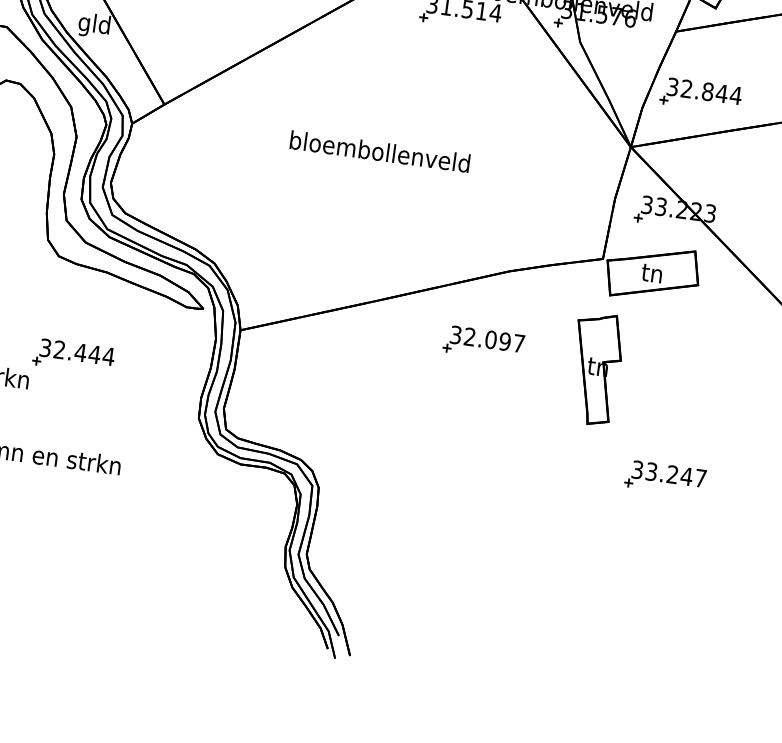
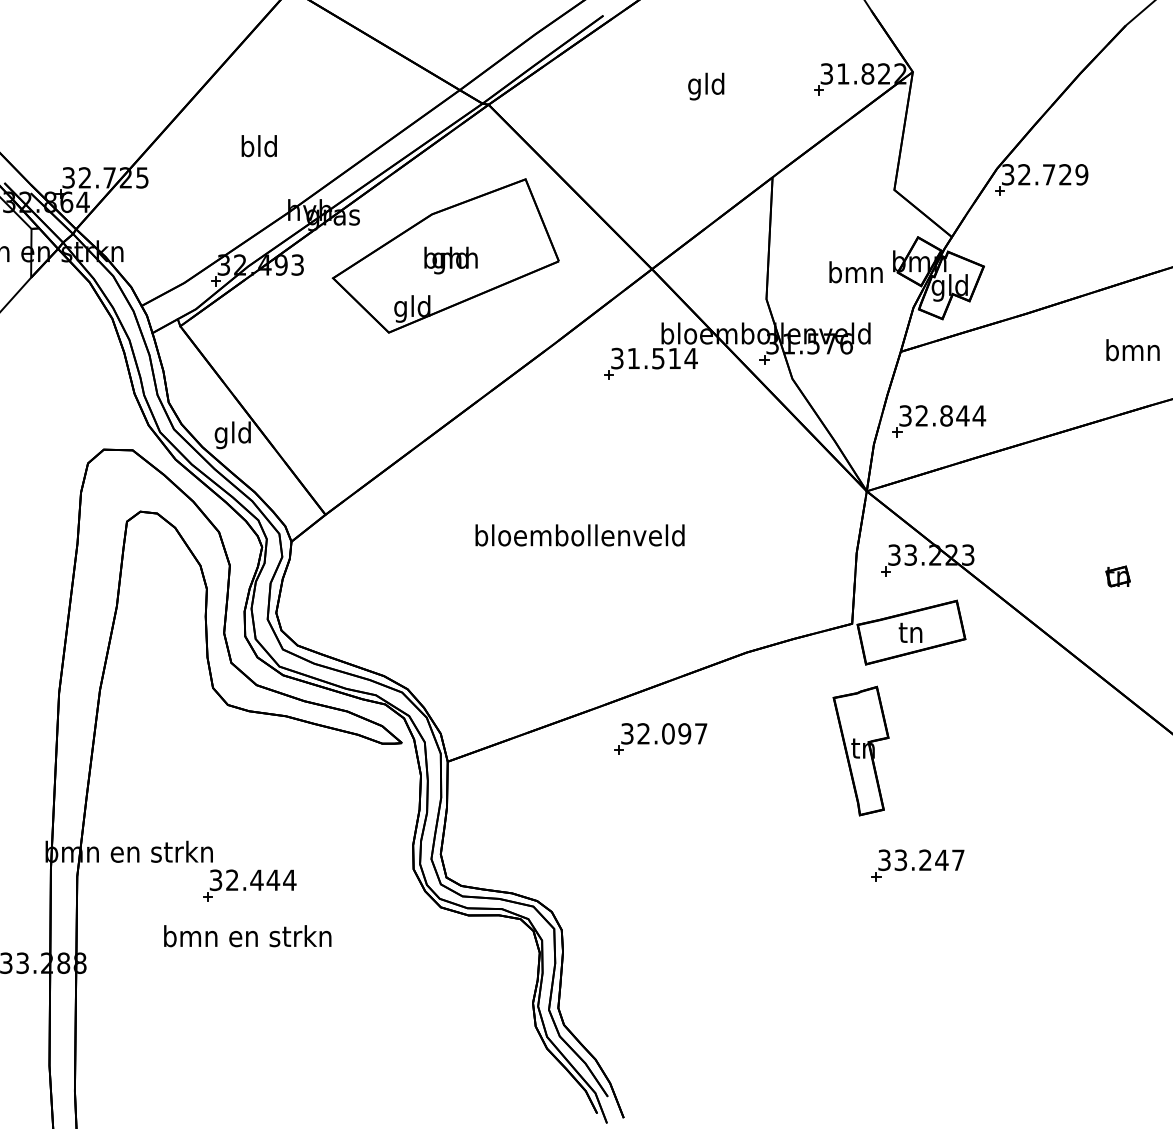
part: (483, 342) -> (660, 738), moved
part: (73, 356) -> (249, 885), moved
part: (665, 478) -> (917, 865), moved

